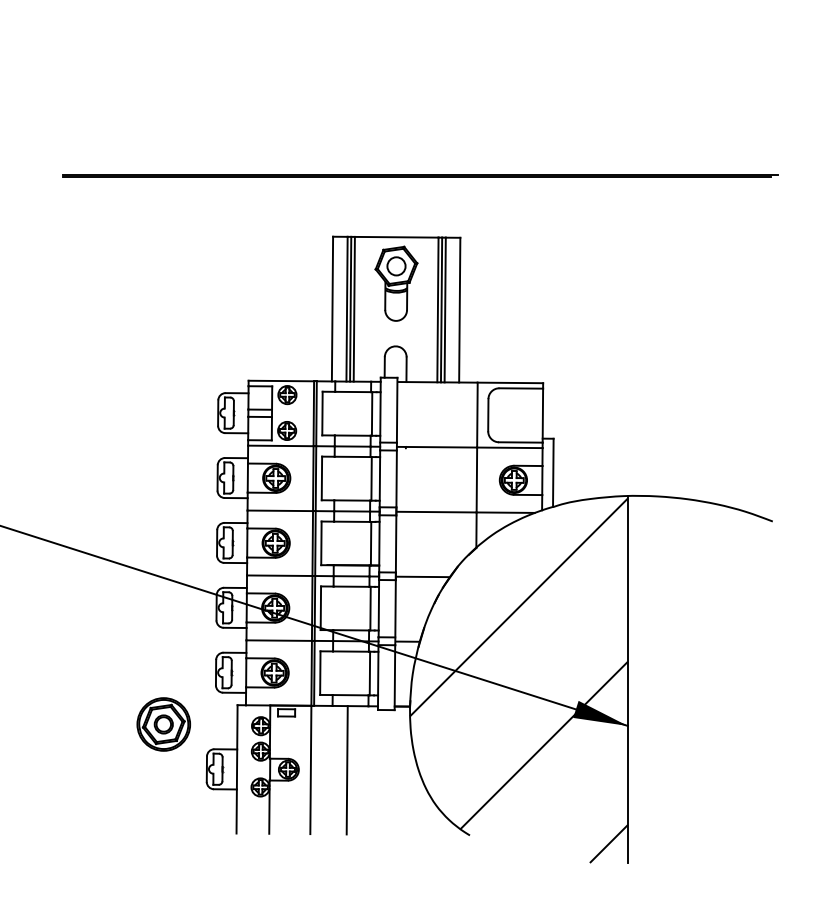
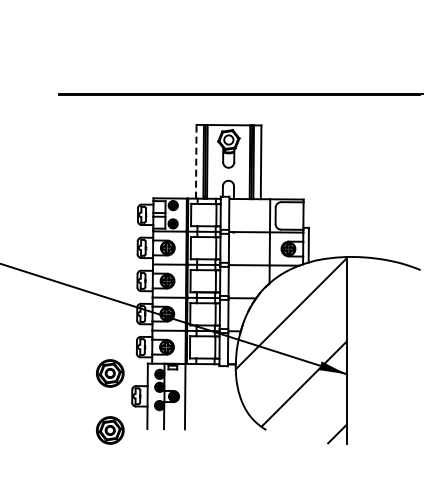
line: (332, 308) -> (196, 161), solid -> dashed
line: (346, 769) -> (203, 396), removed
part: (164, 836) -> (110, 430), added

